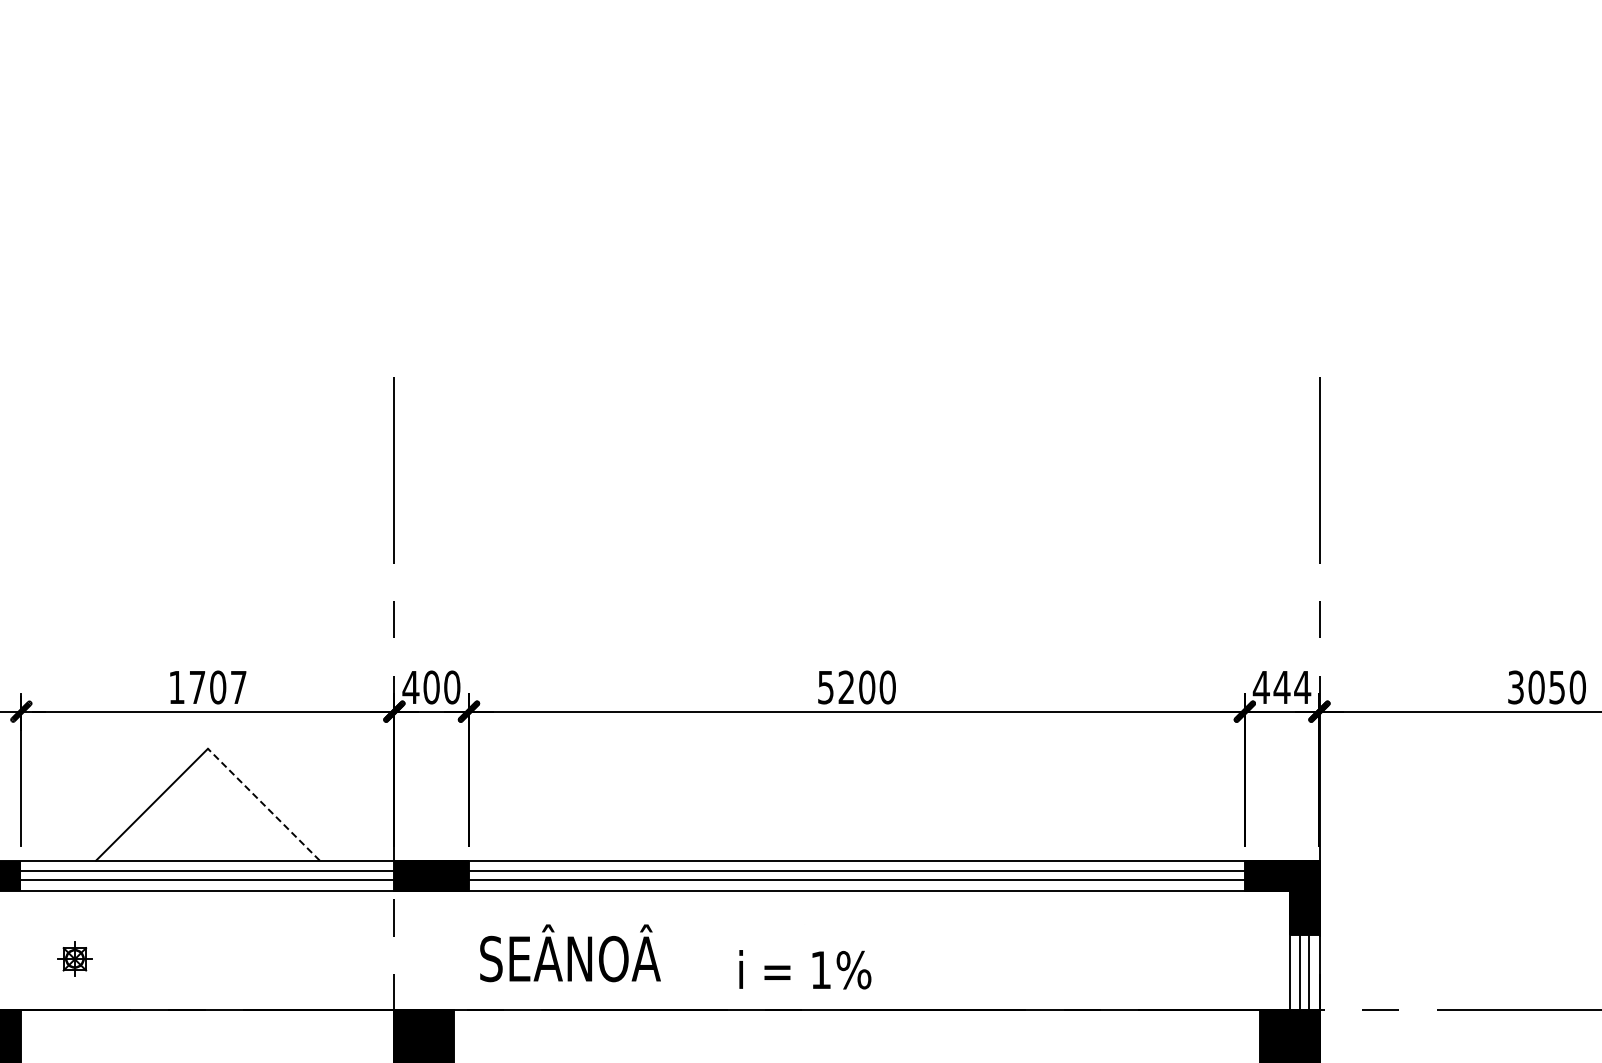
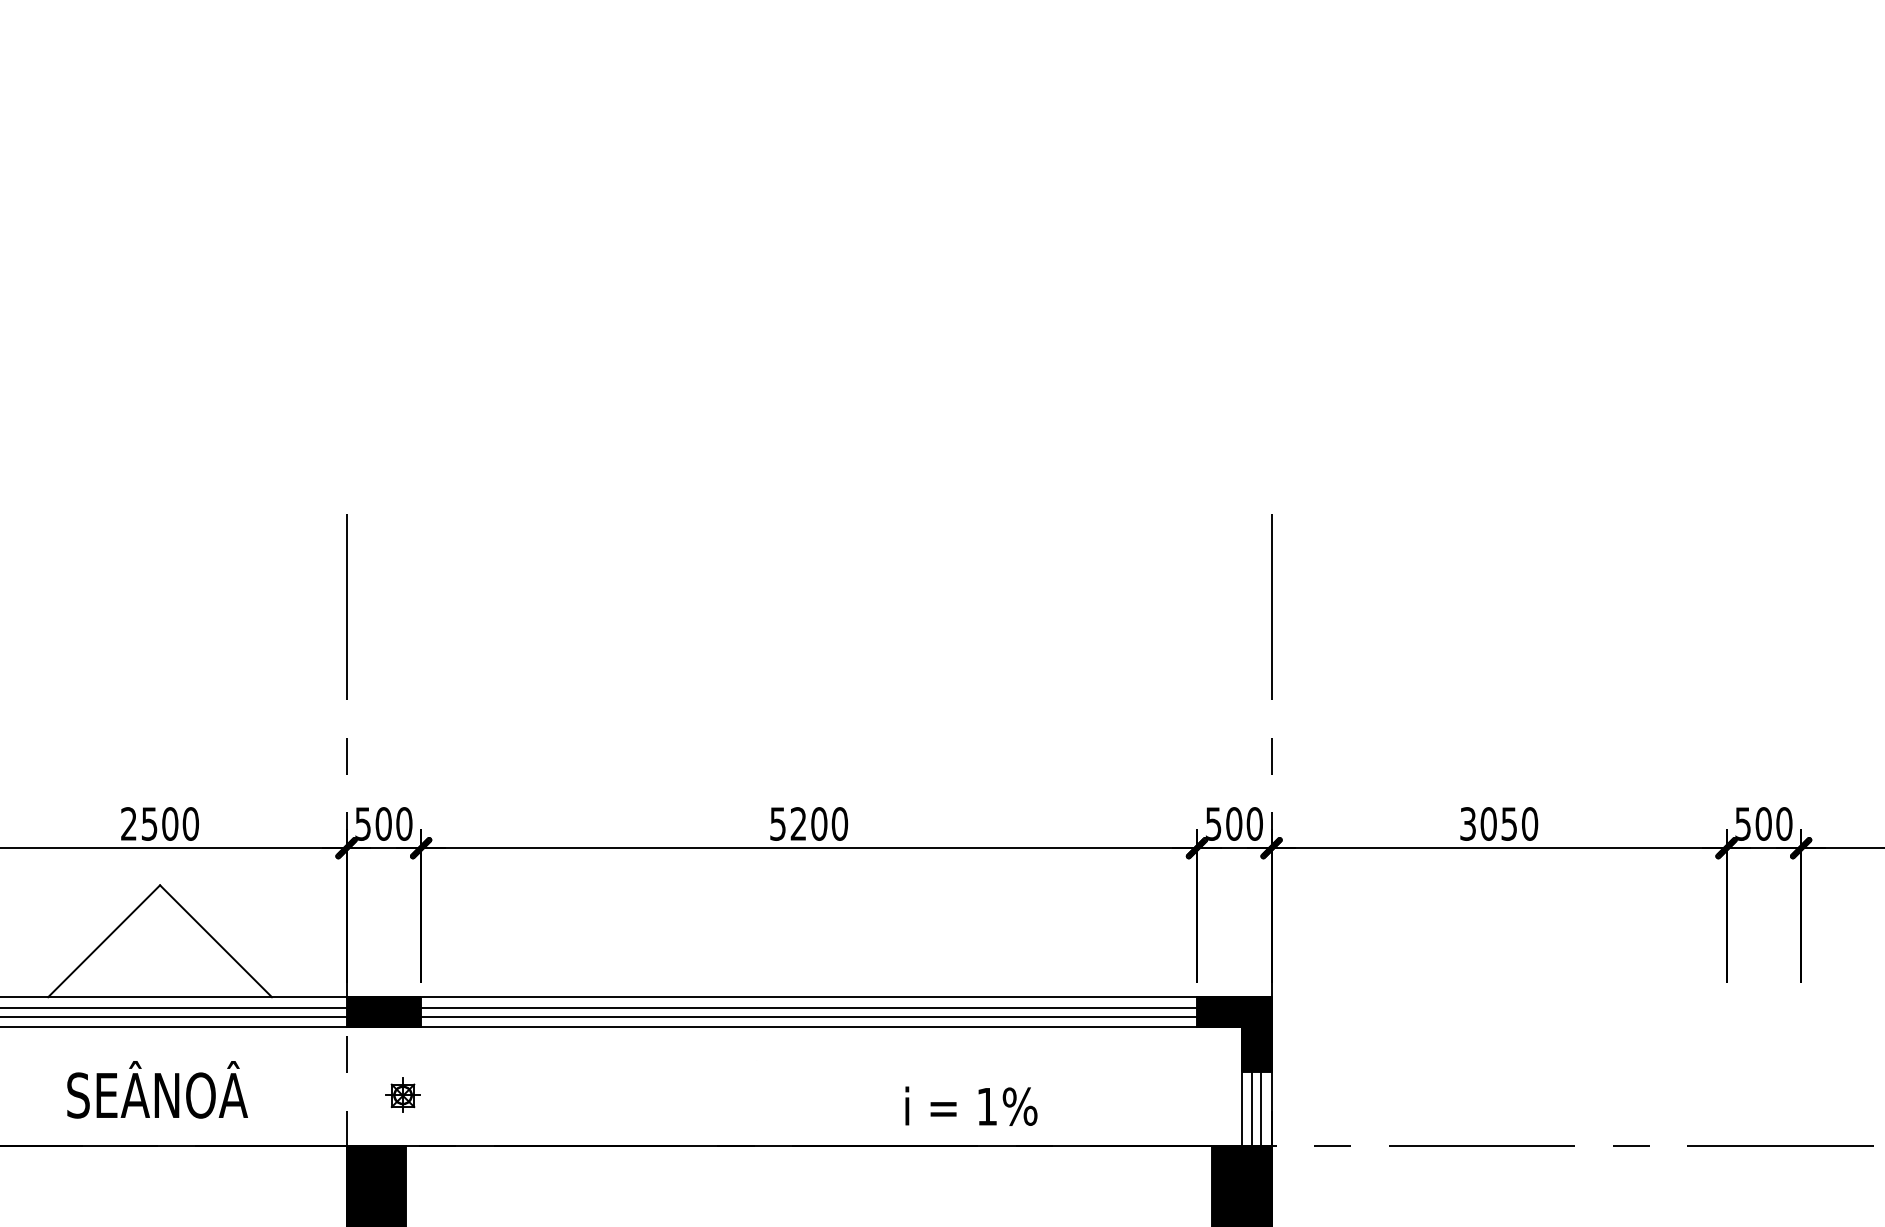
text: (207, 686) -> (159, 823), 1707 -> 2500
text: (410, 686) -> (362, 823), 400 -> 500
text: (1282, 686) -> (1234, 823), 444 -> 500
line: (263, 803) -> (215, 940), dashed -> solid
text: (570, 952) -> (157, 1089), moved
part: (74, 957) -> (402, 1094), moved
text: (805, 968) -> (971, 1105), moved

